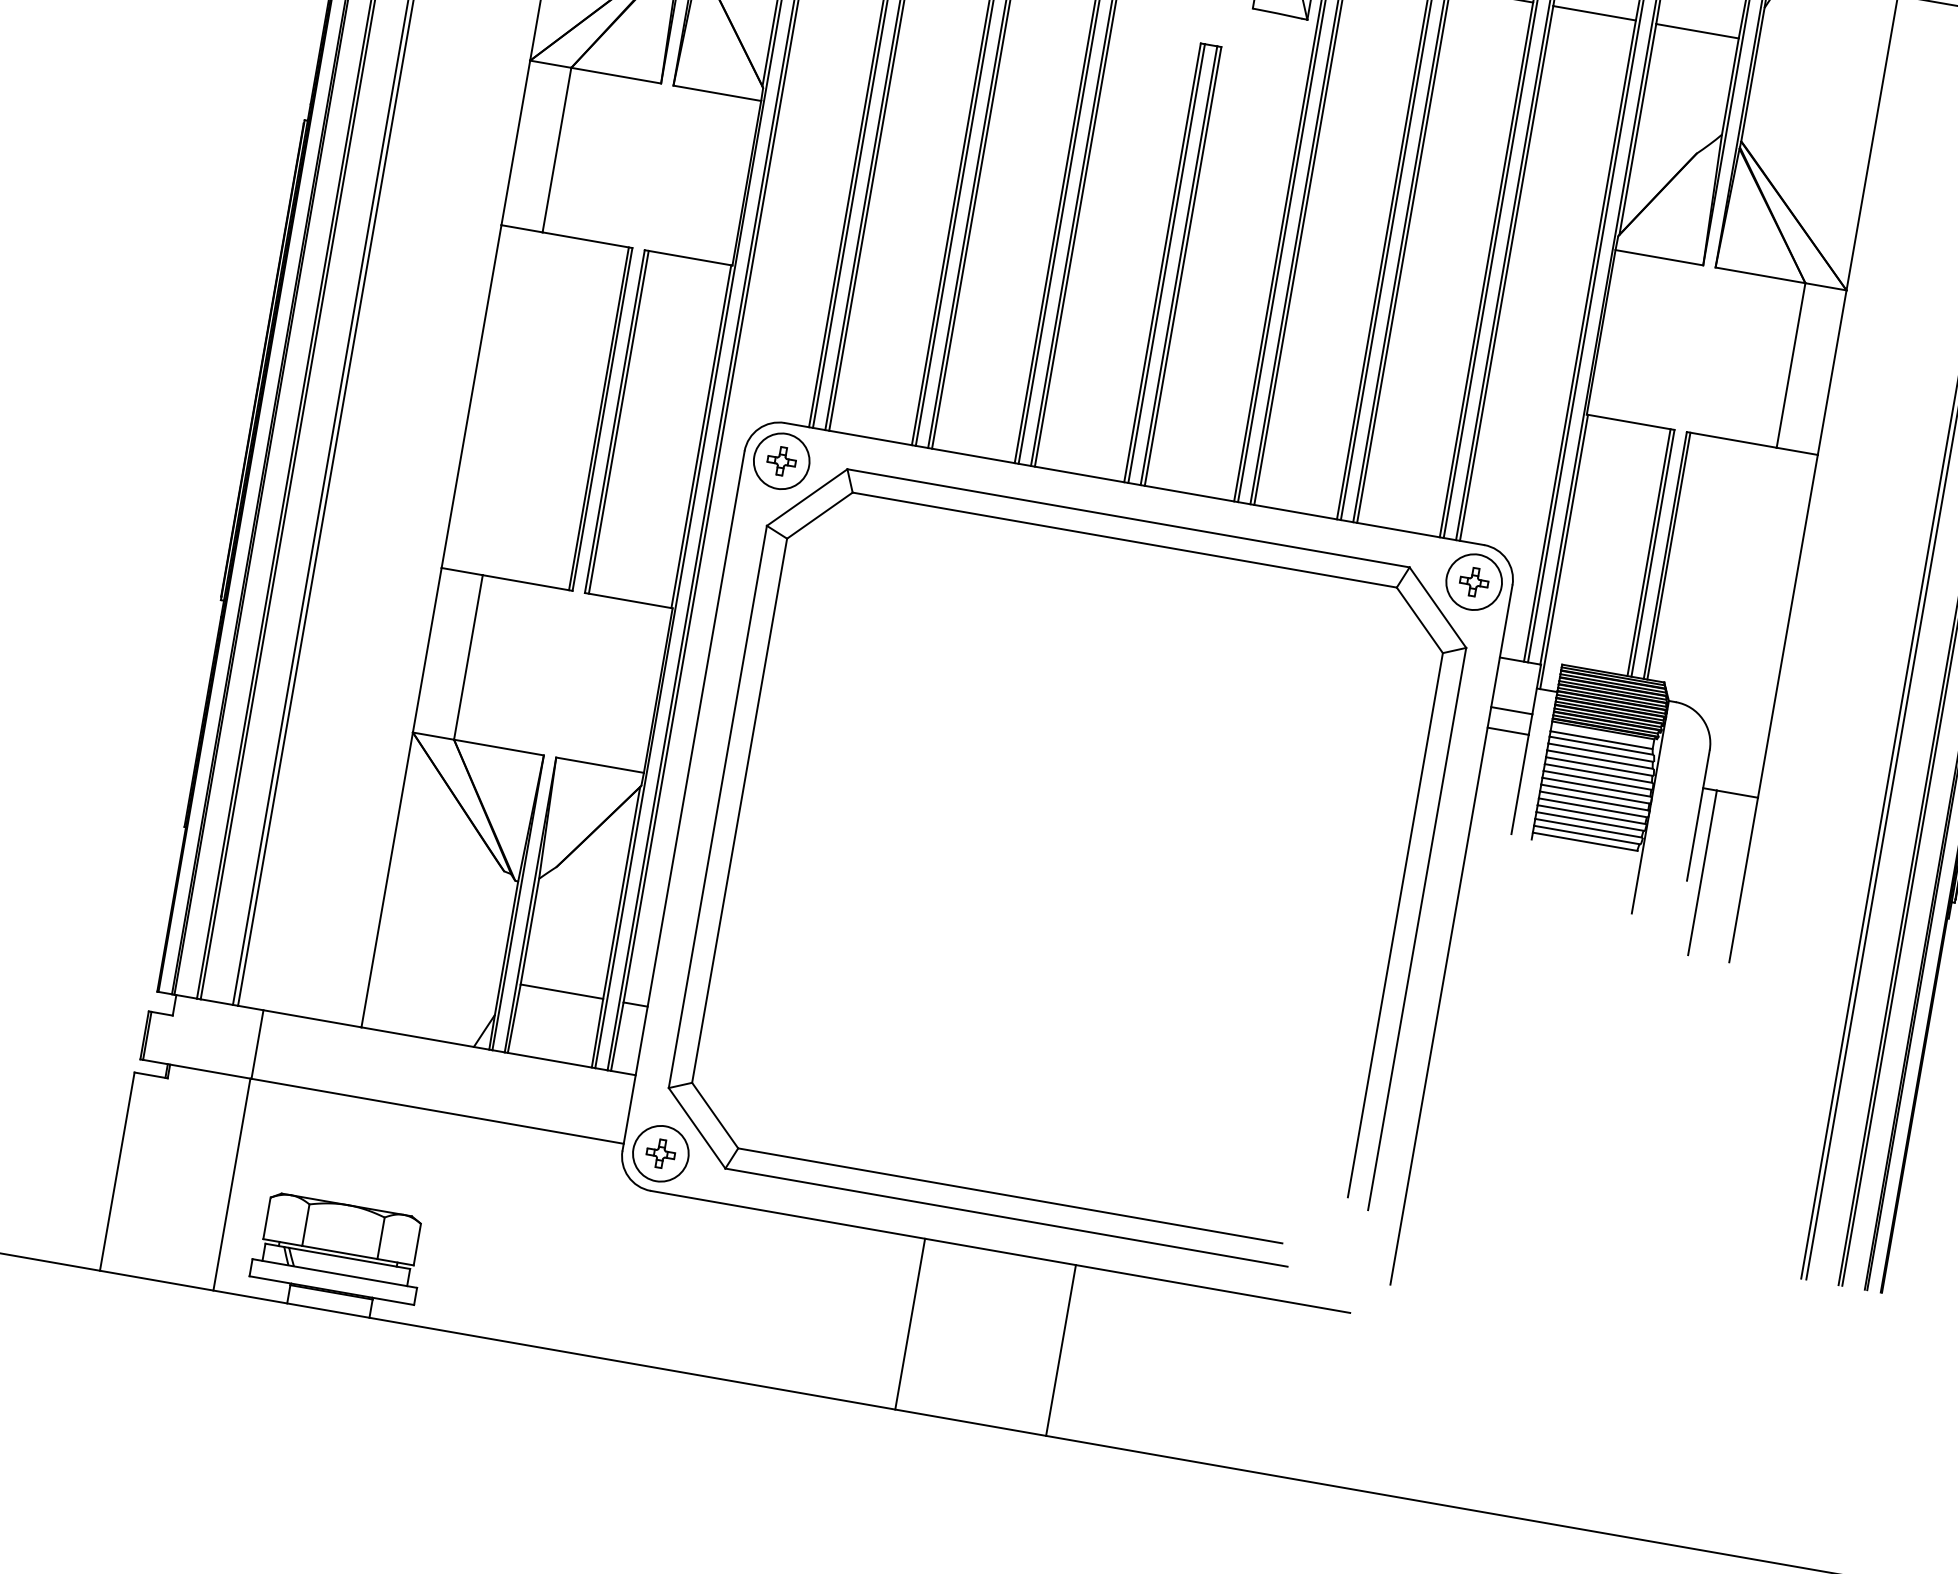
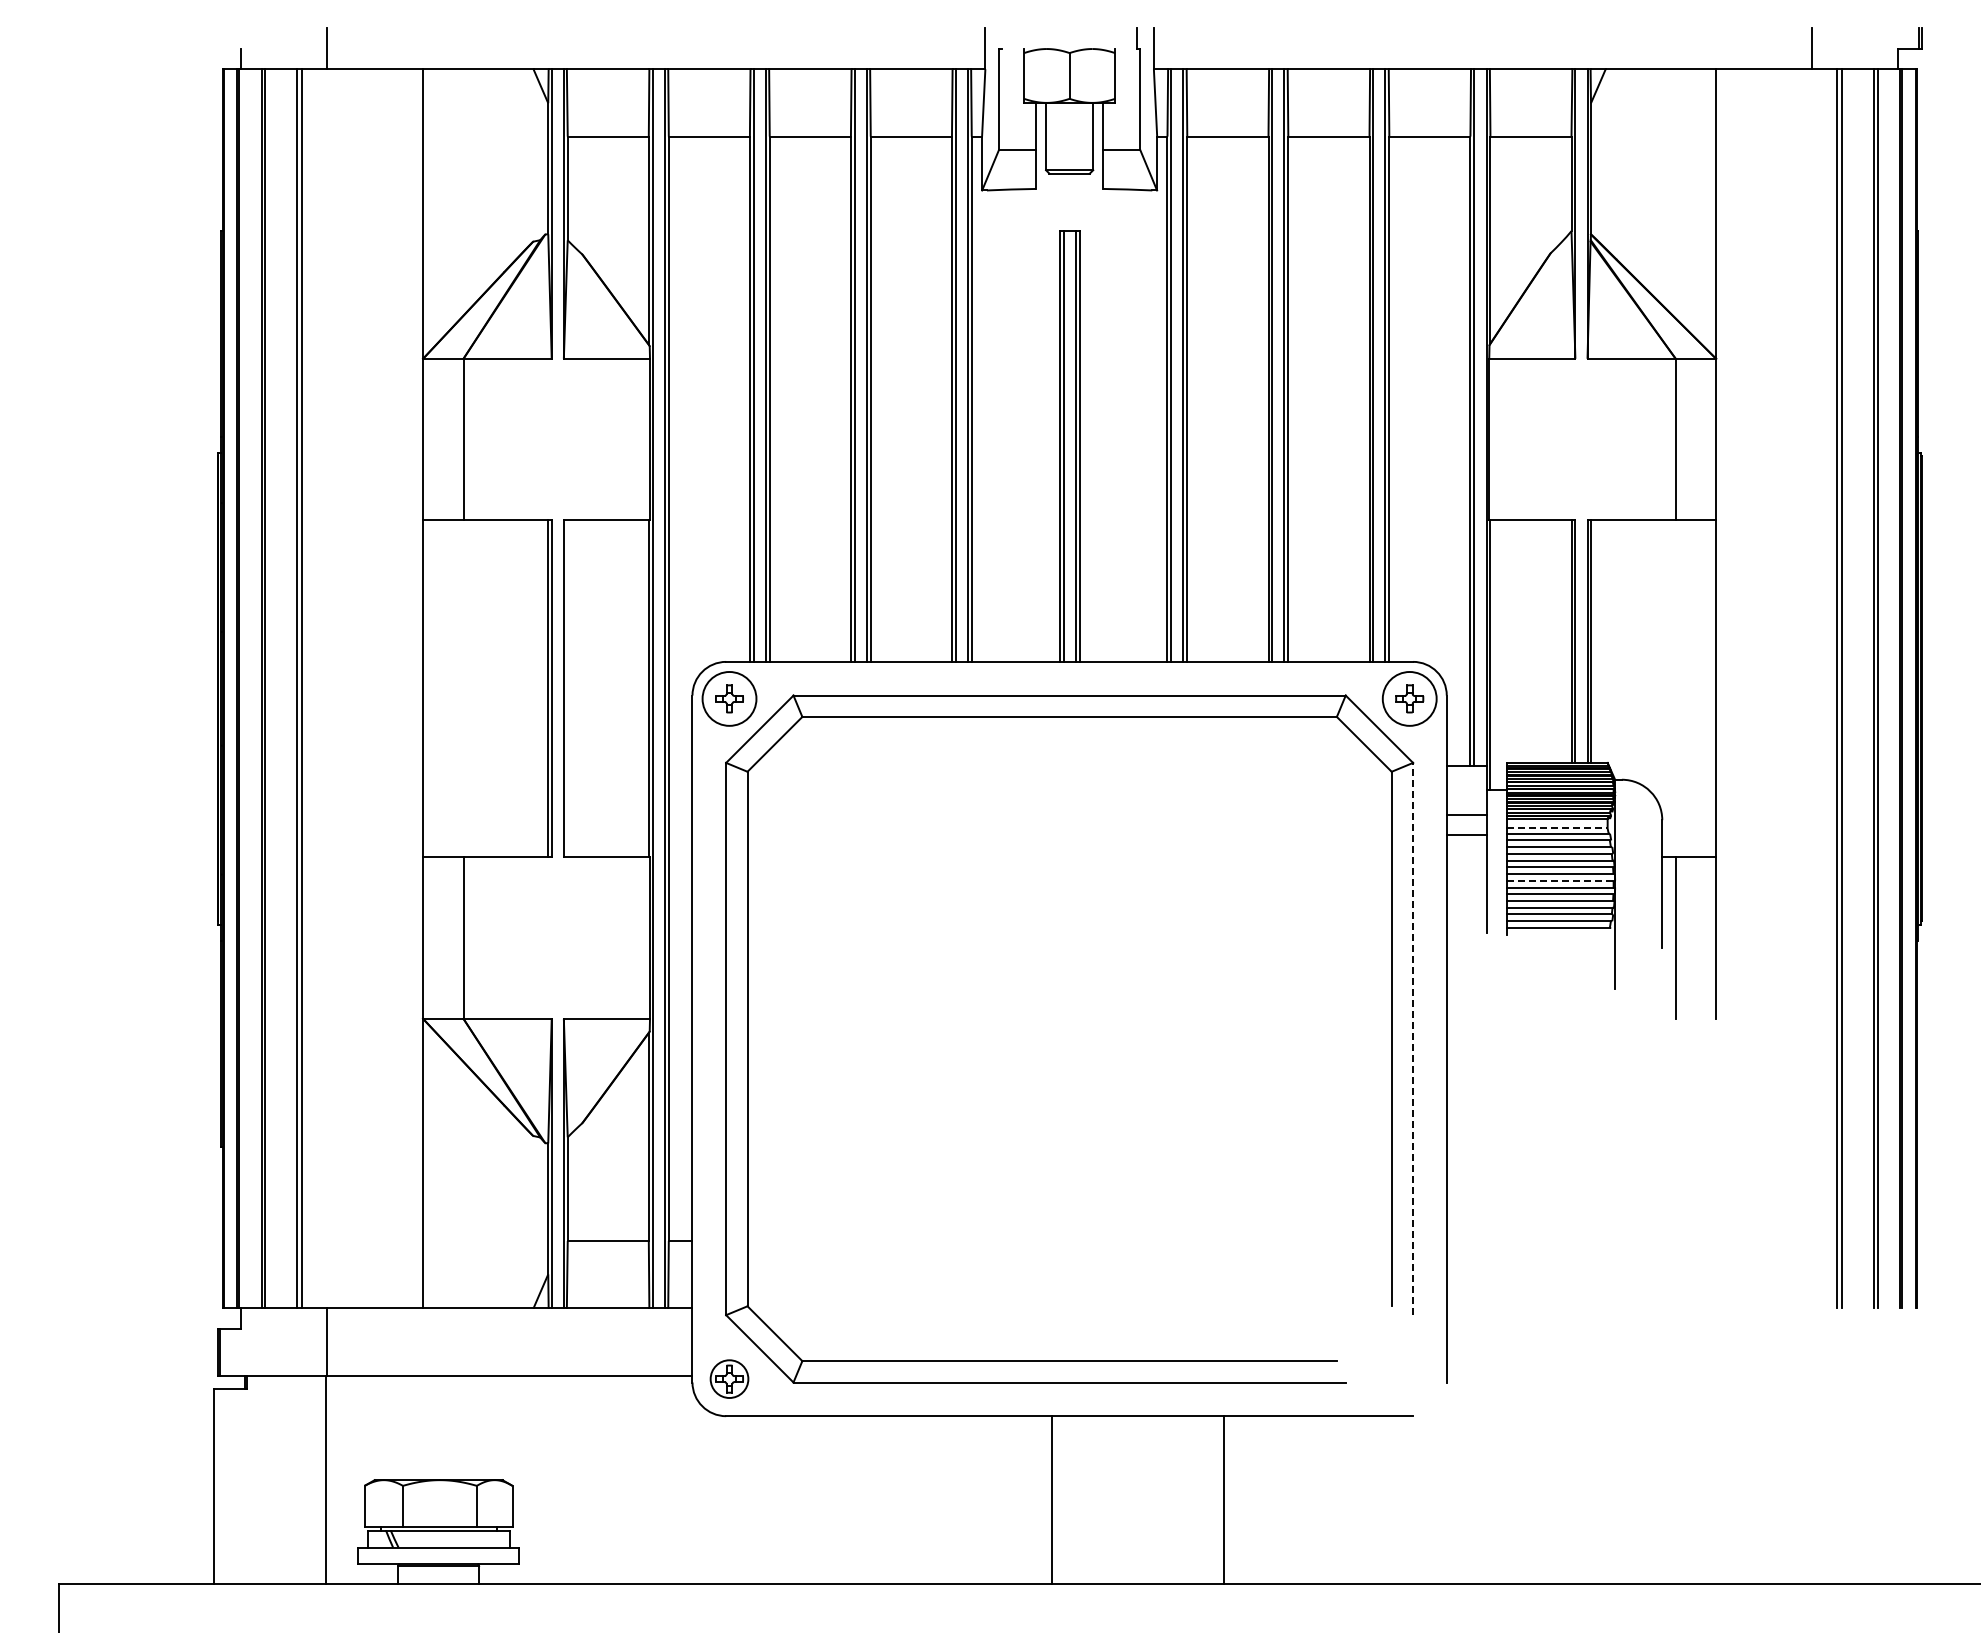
line: (618, 421) -> (567, 688), removed
line: (1601, 740) -> (1557, 828), solid -> dashed
line: (1596, 793) -> (1561, 880), solid -> dashed
line: (1417, 928) -> (1413, 1038), solid -> dashed
circle: (660, 1154) -> (729, 1379), size x0.7
line: (910, 1323) -> (1051, 1499), moved
line: (1060, 1349) -> (1223, 1499), moved

